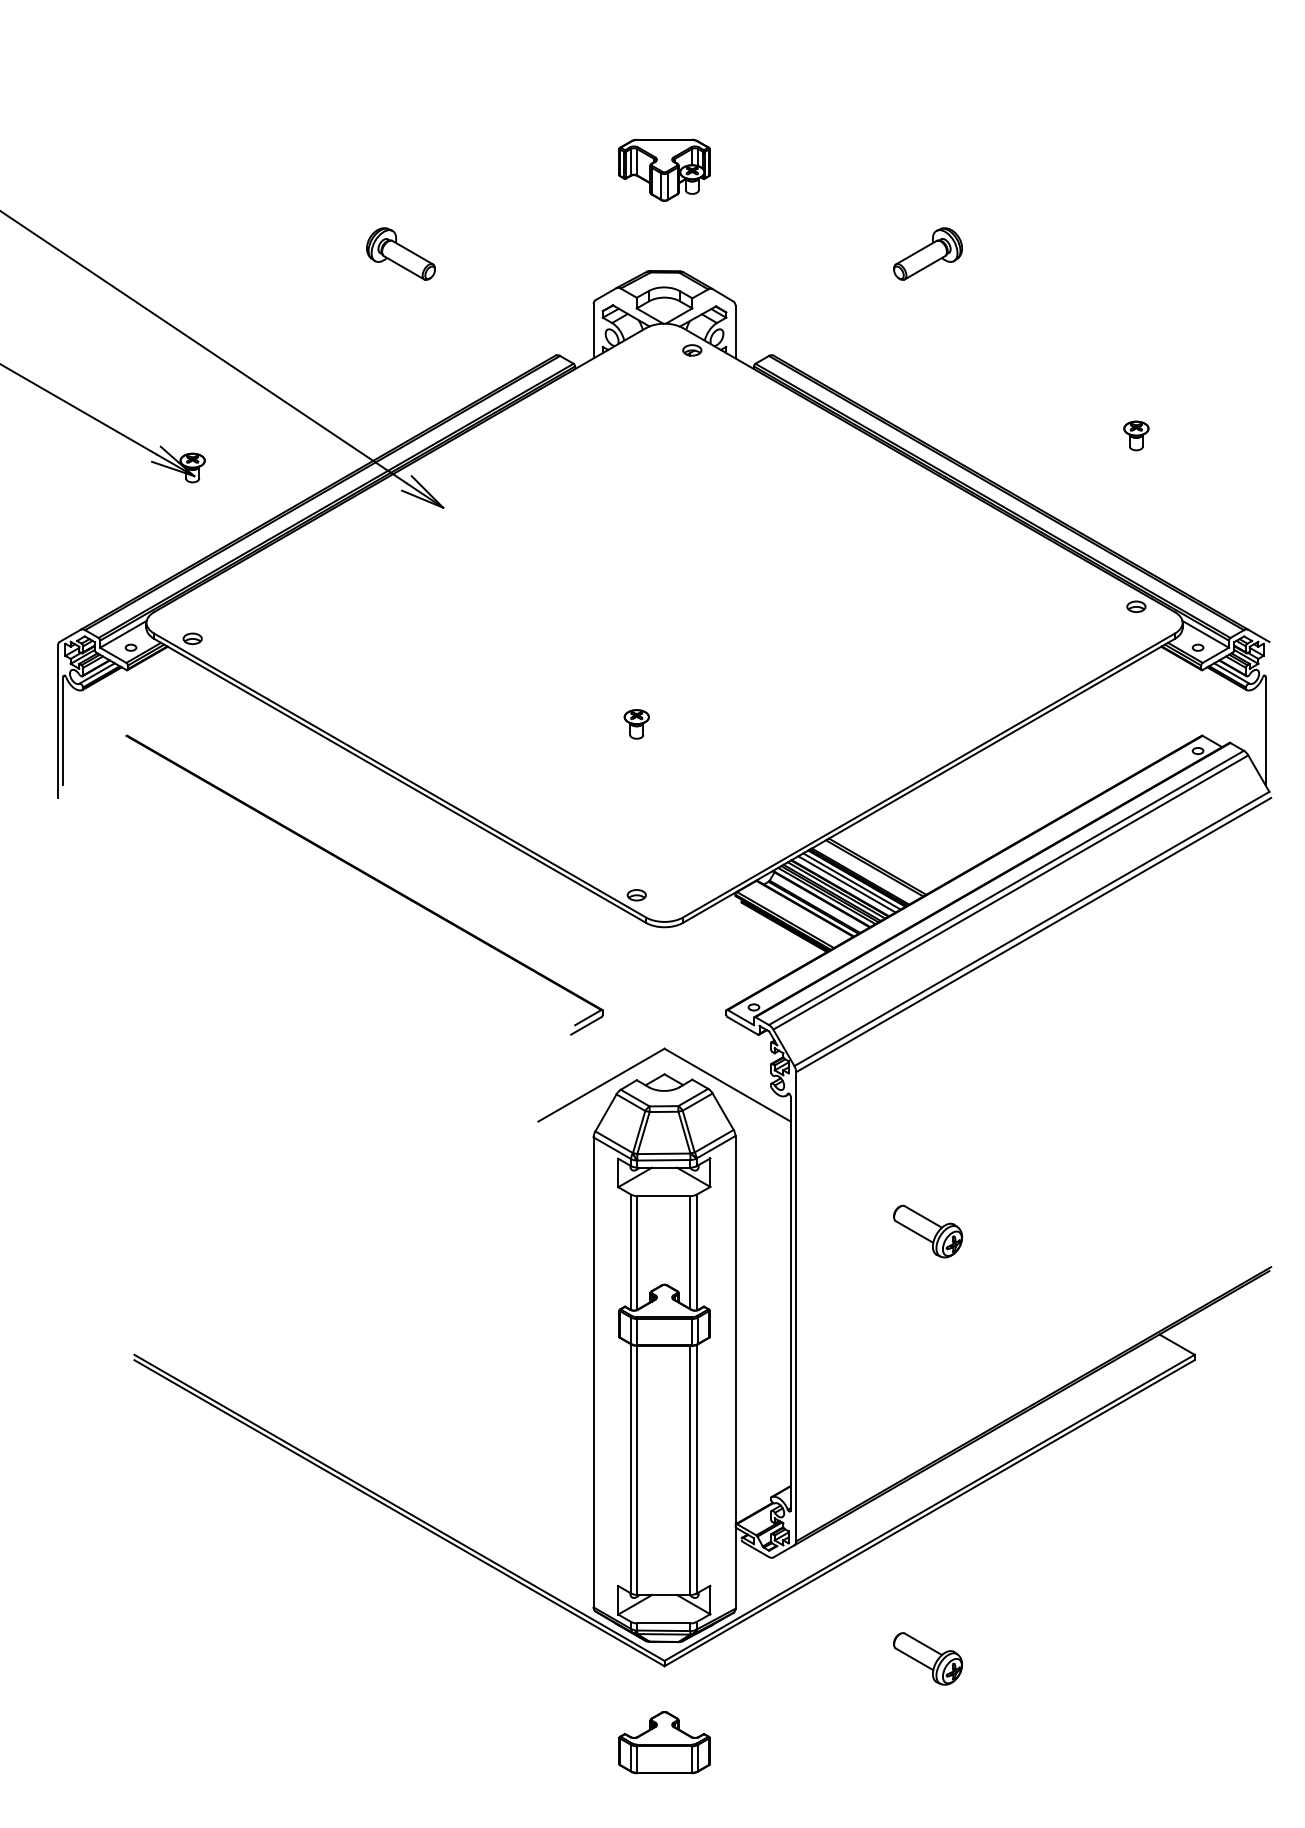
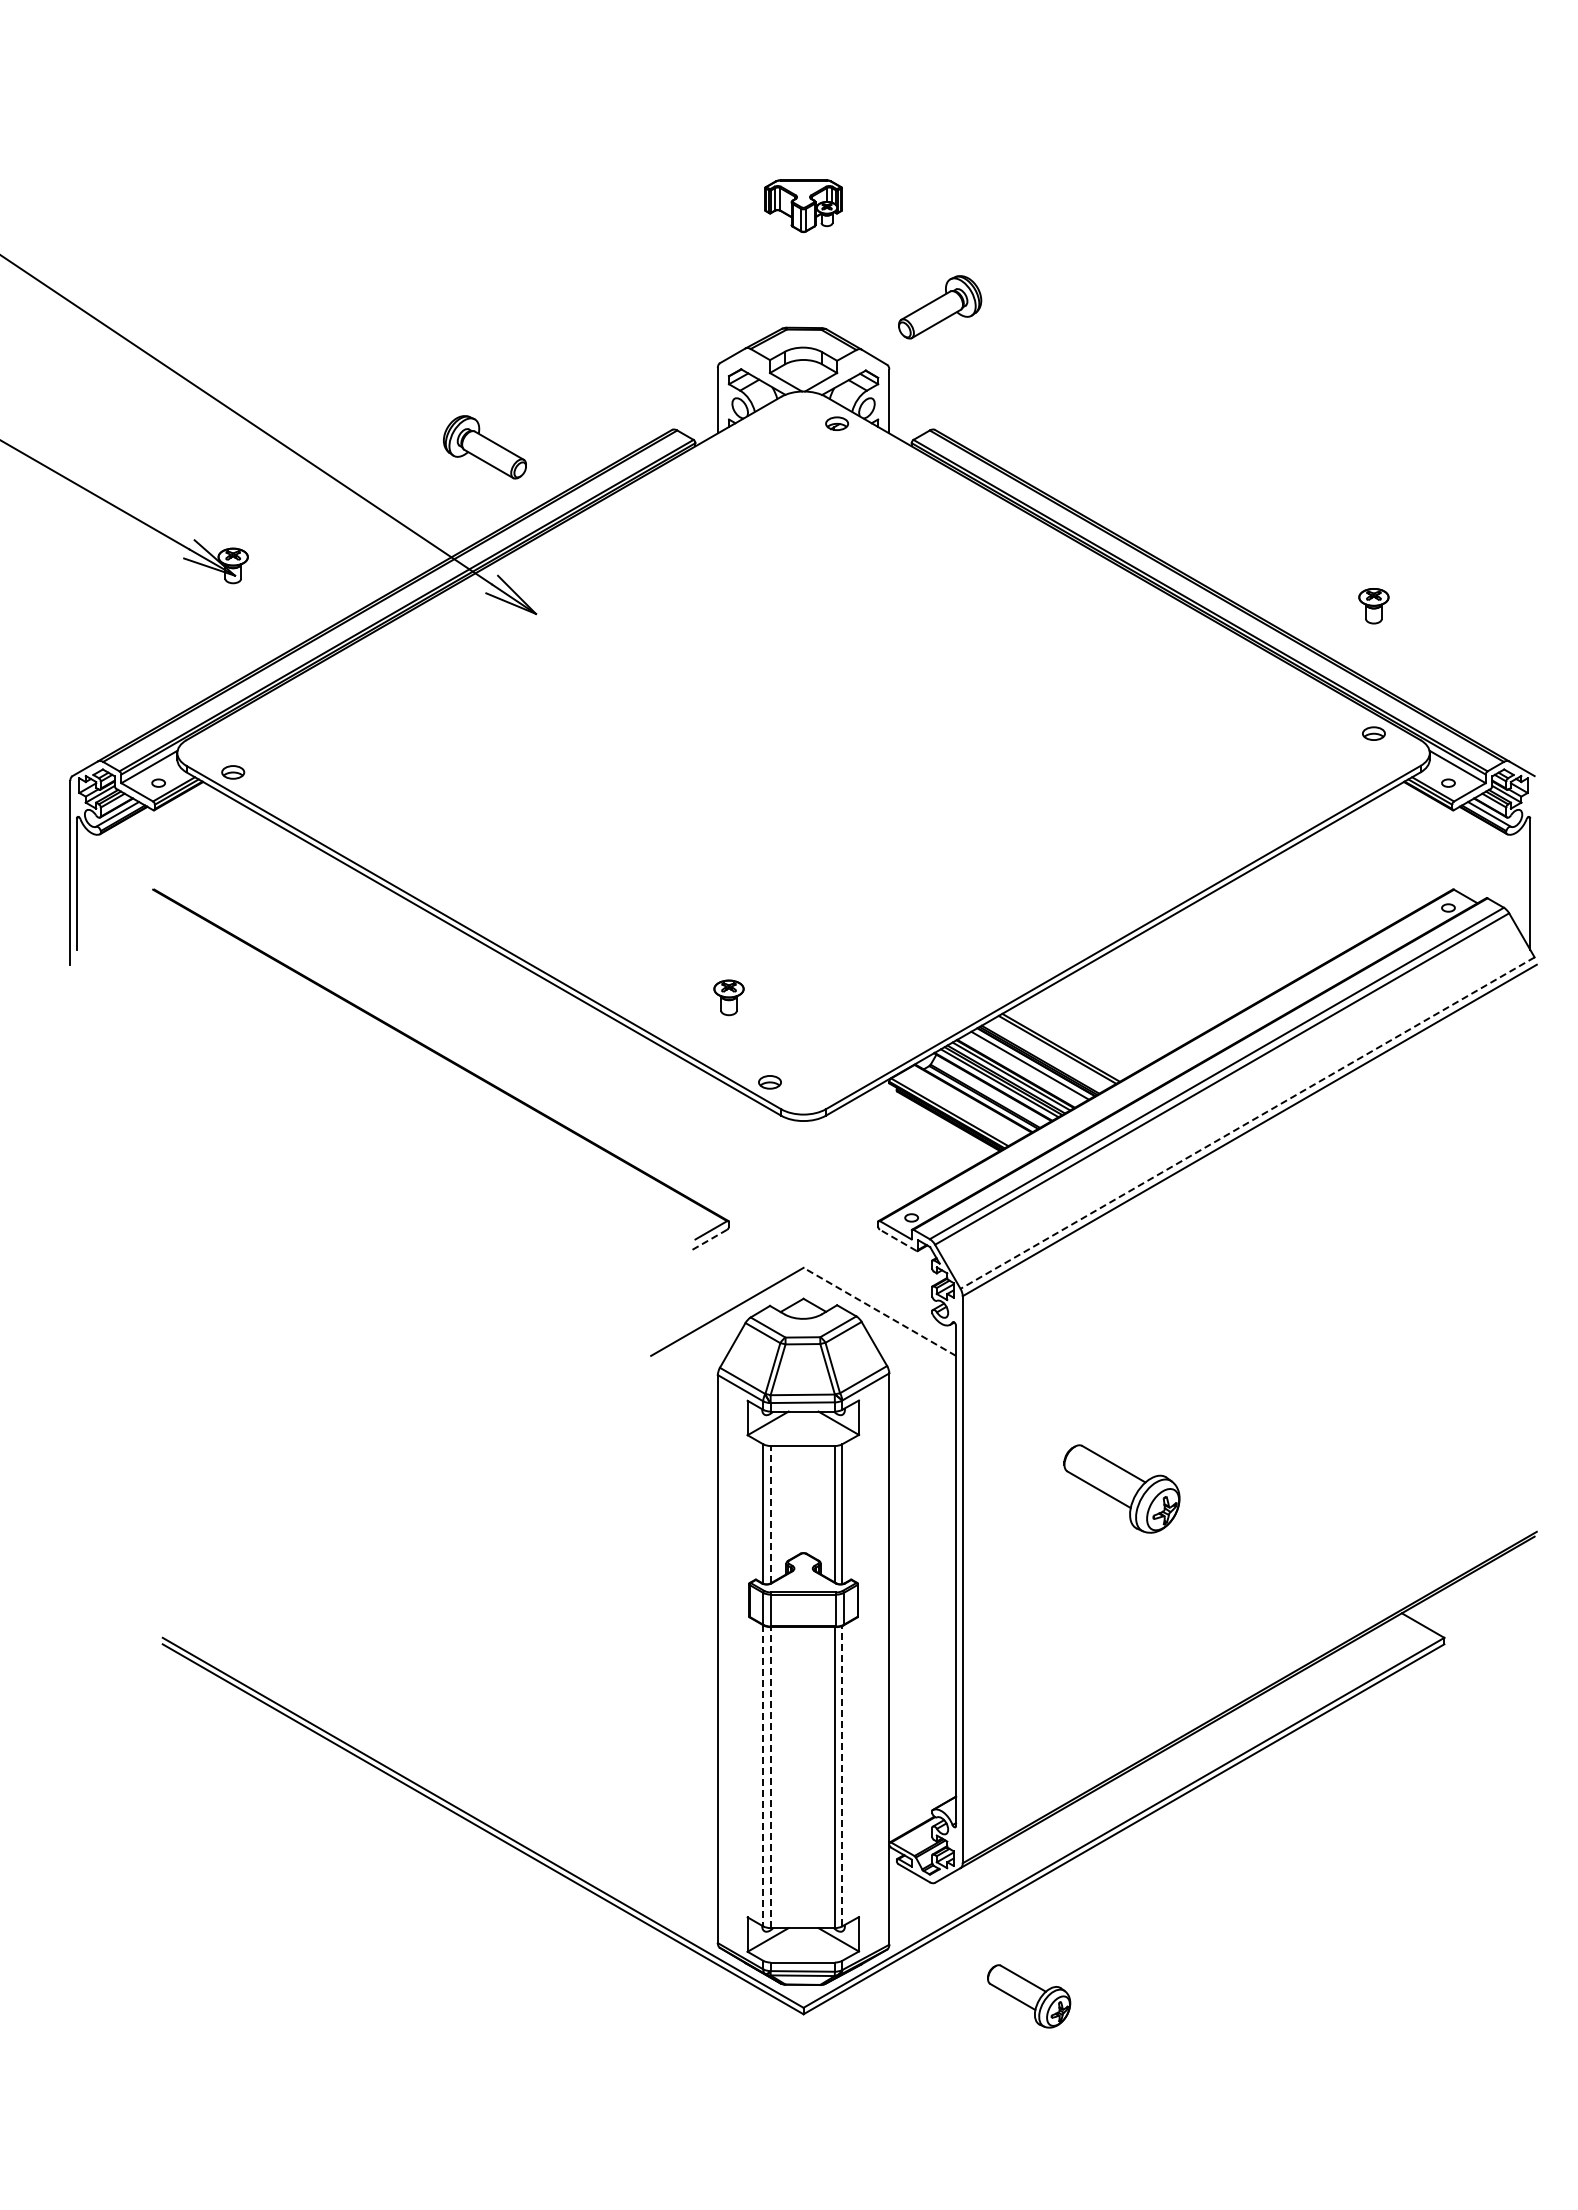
part: (664, 170) -> (803, 206), size x0.7
part: (400, 254) -> (484, 447), moved
part: (928, 254) -> (940, 307), moved
part: (1136, 436) -> (1373, 606), moved
part: (636, 724) -> (728, 997), moved
line: (846, 884) -> (1023, 1069), removed
line: (1031, 929) -> (1247, 1123), solid -> dashed
line: (585, 1026) -> (708, 1240), solid -> dashed
line: (742, 1026) -> (897, 1240), solid -> dashed
line: (727, 1084) -> (879, 1311), solid -> dashed
part: (928, 1231) -> (1122, 1488), size x1.4
line: (637, 1252) -> (770, 1514), solid -> dashed
line: (631, 1468) -> (763, 1775), solid -> dashed
line: (696, 1468) -> (842, 1775), solid -> dashed
line: (637, 1470) -> (770, 1777), solid -> dashed
part: (928, 1658) -> (1029, 1996), moved
part: (664, 1742) -> (803, 2106), removed

